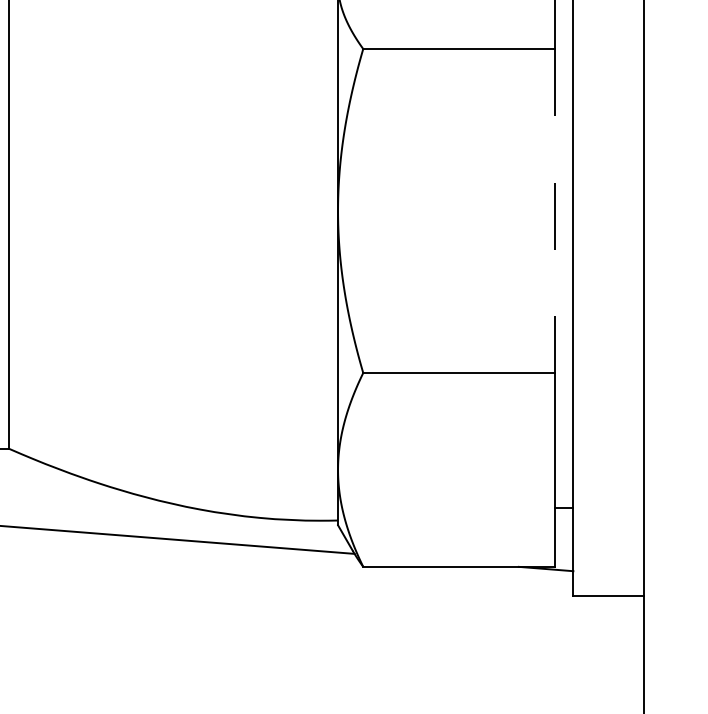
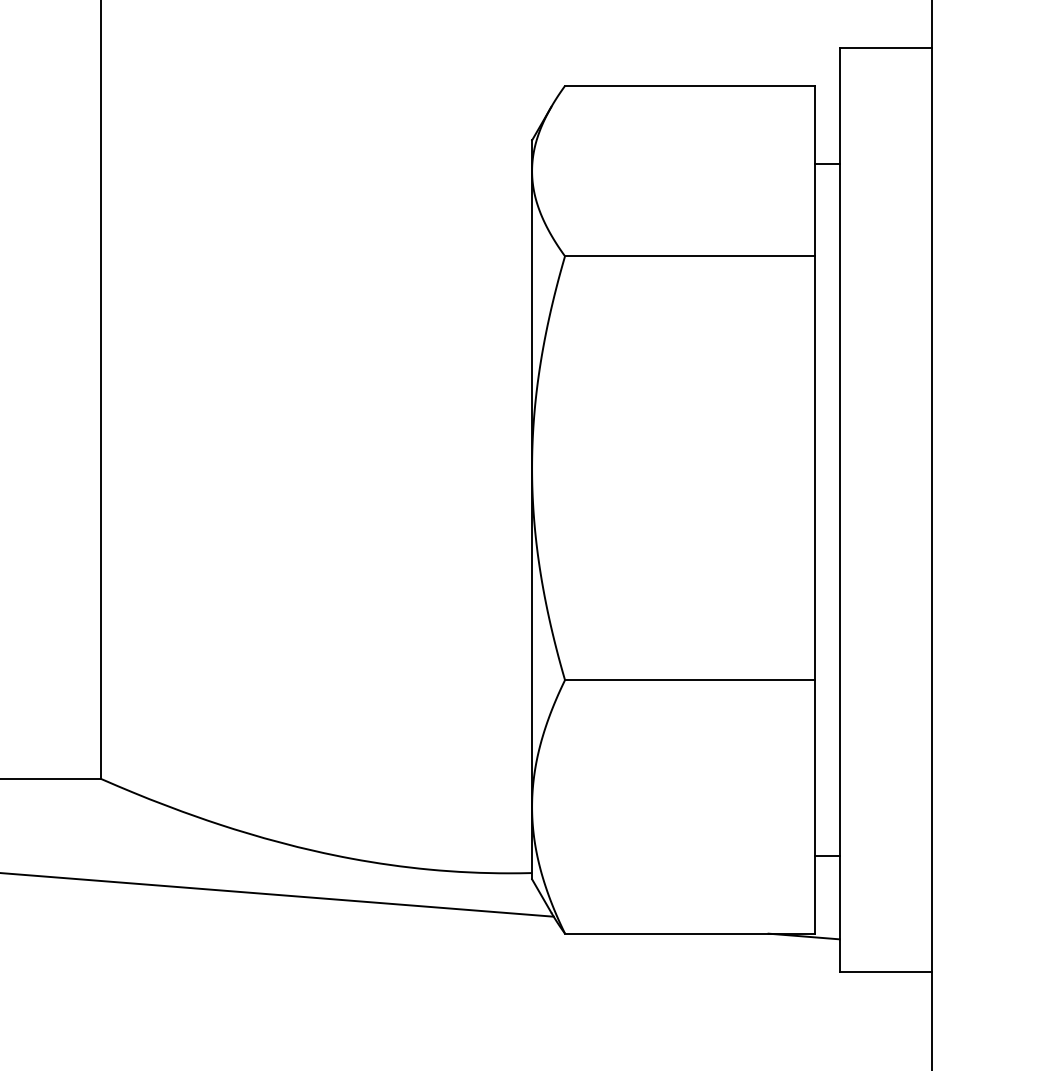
line: (554, 211) -> (815, 468), dashed -> solid

